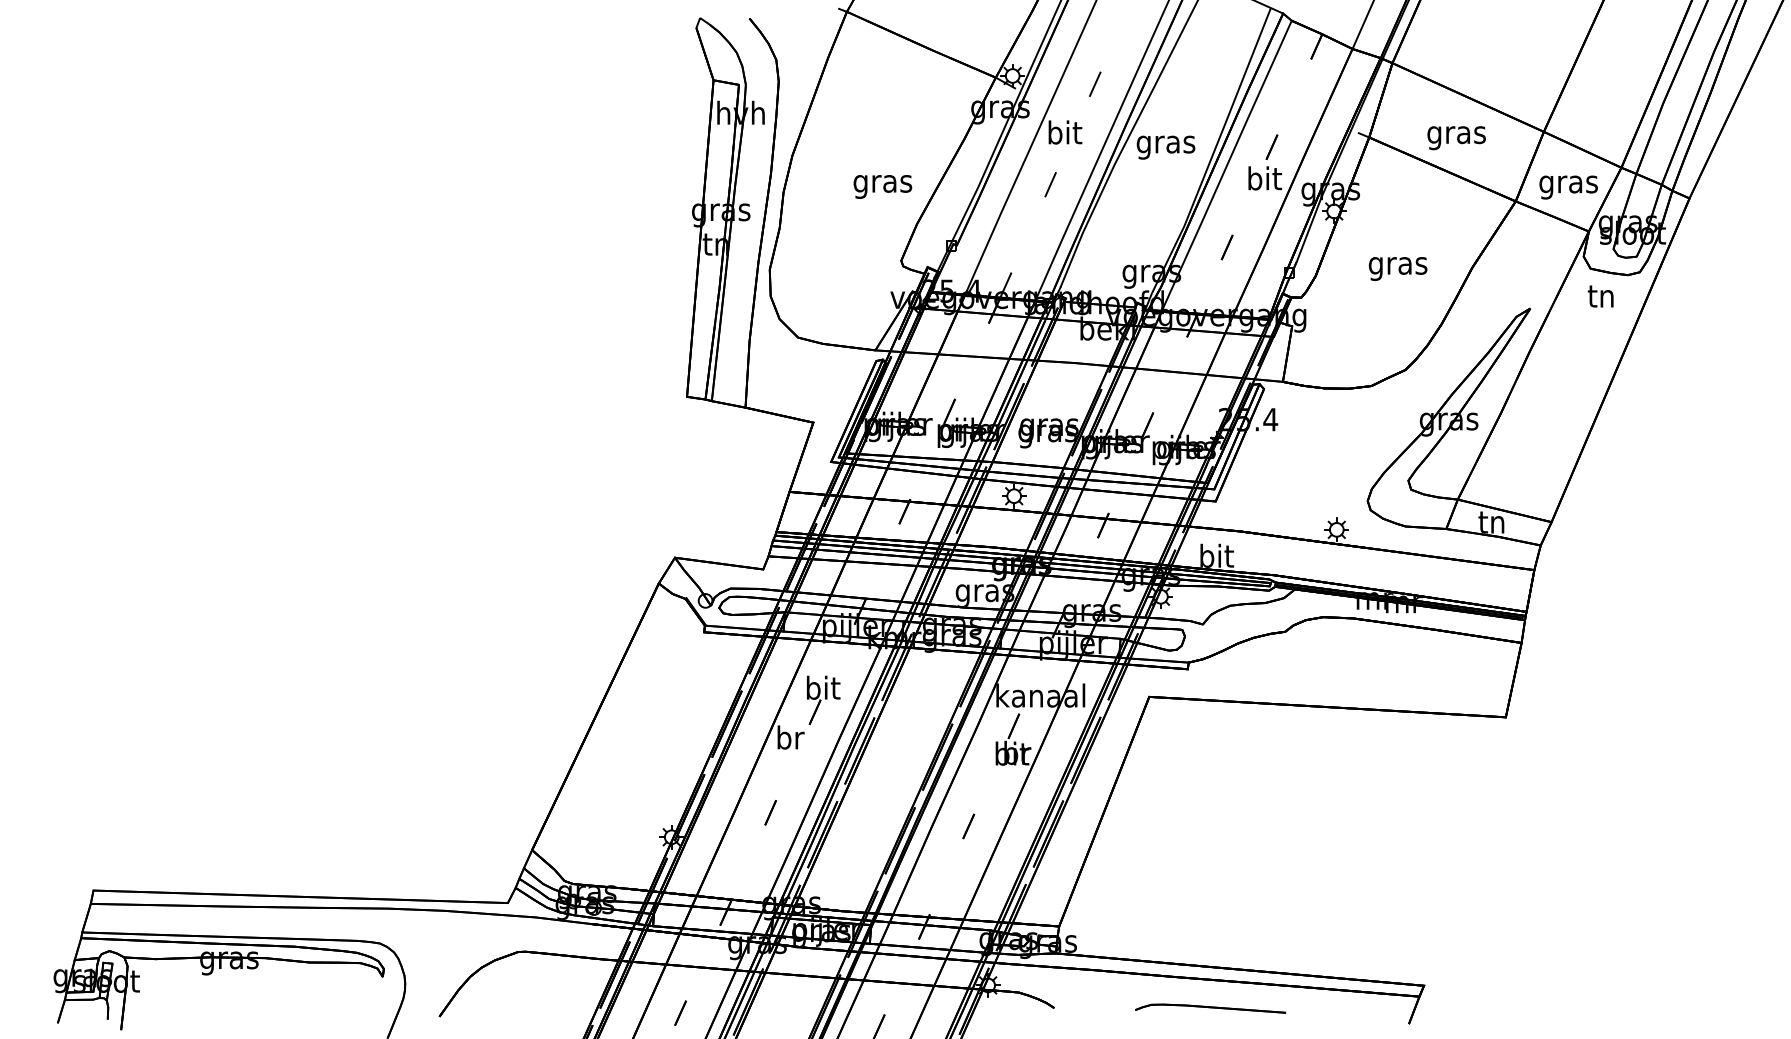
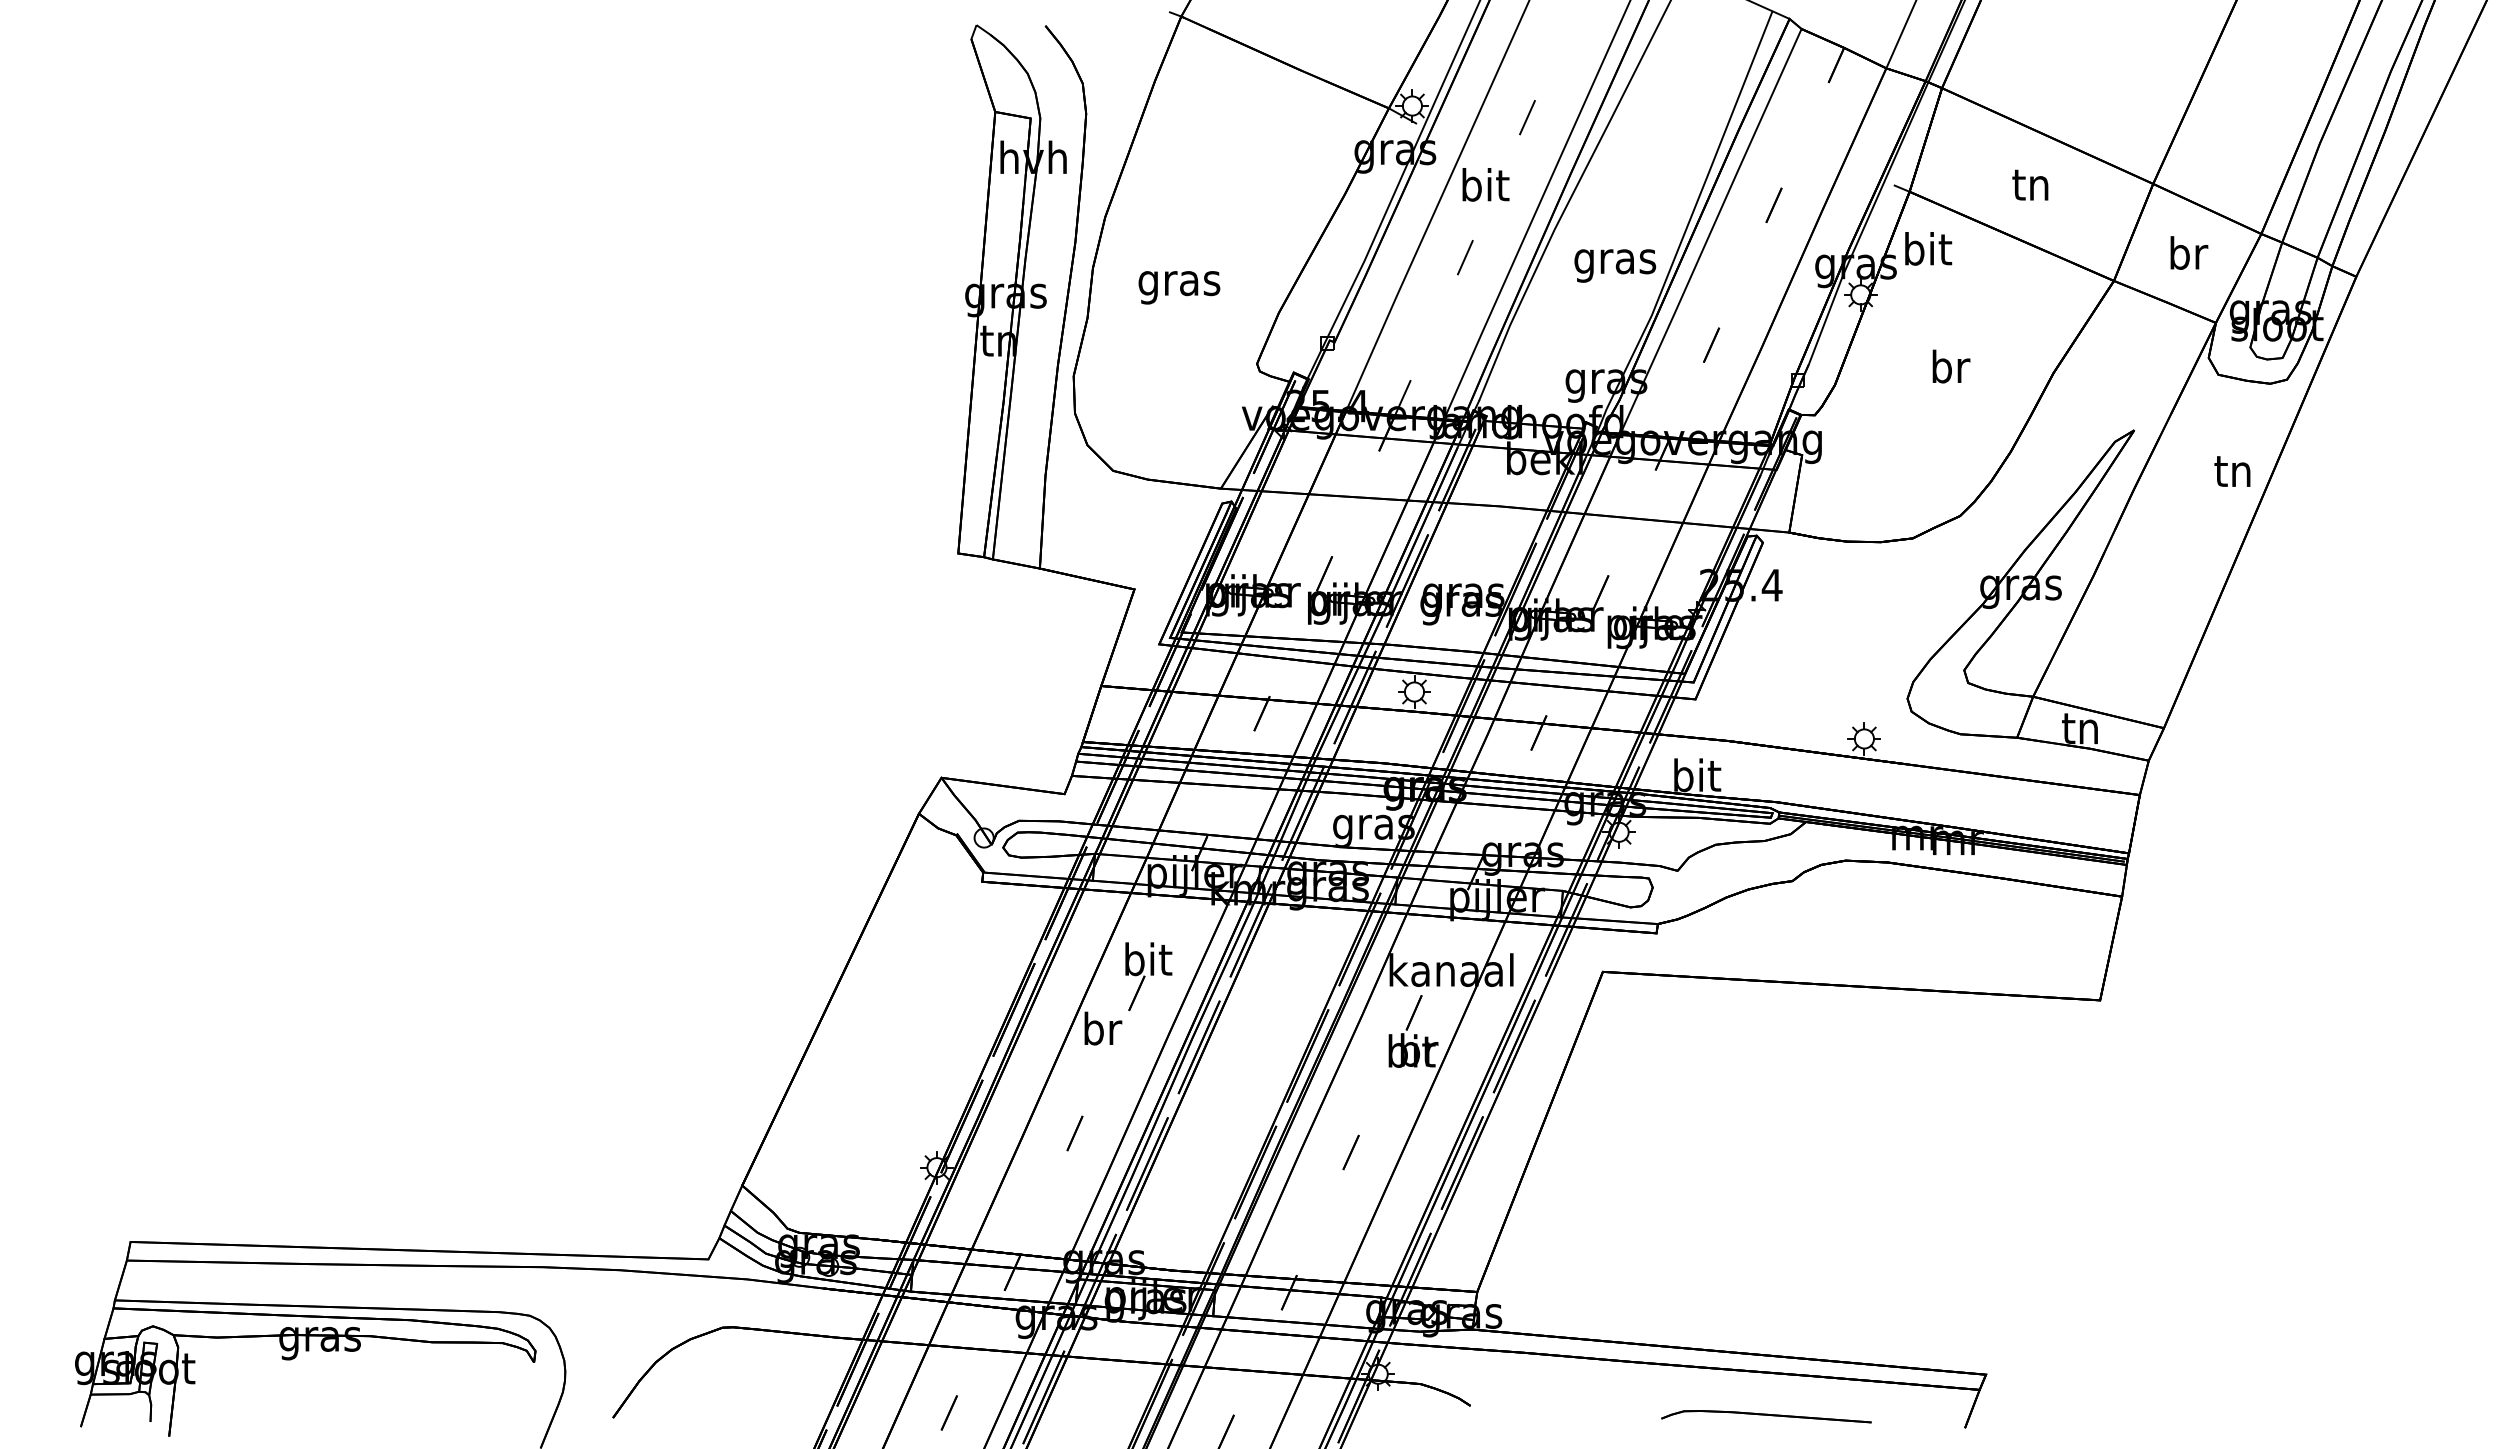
text: (1456, 135) -> (2031, 189), gras -> tn
text: (1166, 147) -> (1615, 265), moved
text: (1265, 178) -> (1928, 248), moved
text: (1568, 184) -> (2187, 257), gras -> br
text: (882, 186) -> (1179, 287), moved
text: (1397, 265) -> (1949, 370), gras -> br
text: (1600, 296) -> (2232, 471), moved
part: (1210, 1008) -> (1766, 1416), moved

